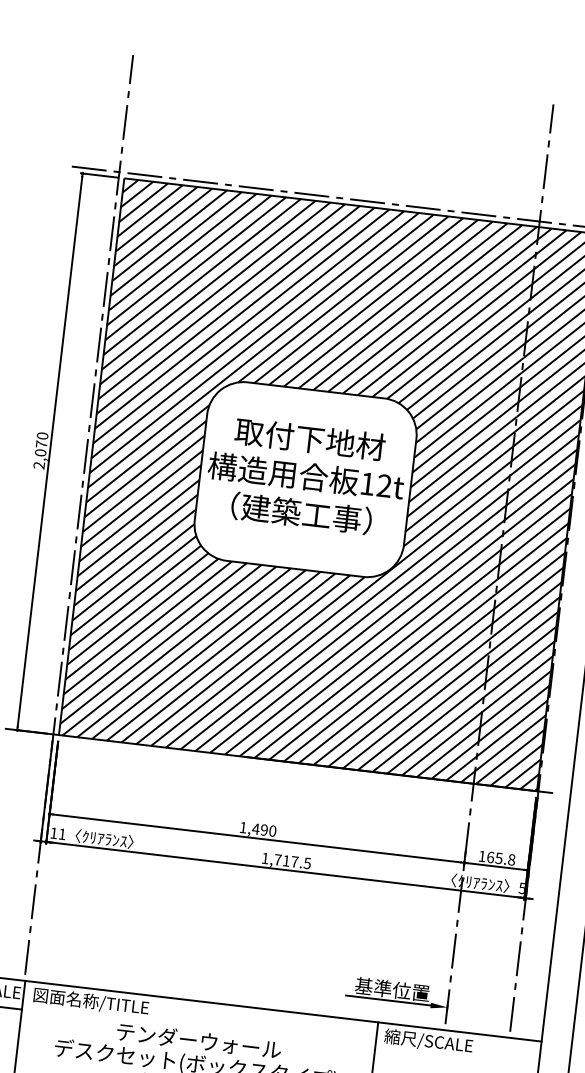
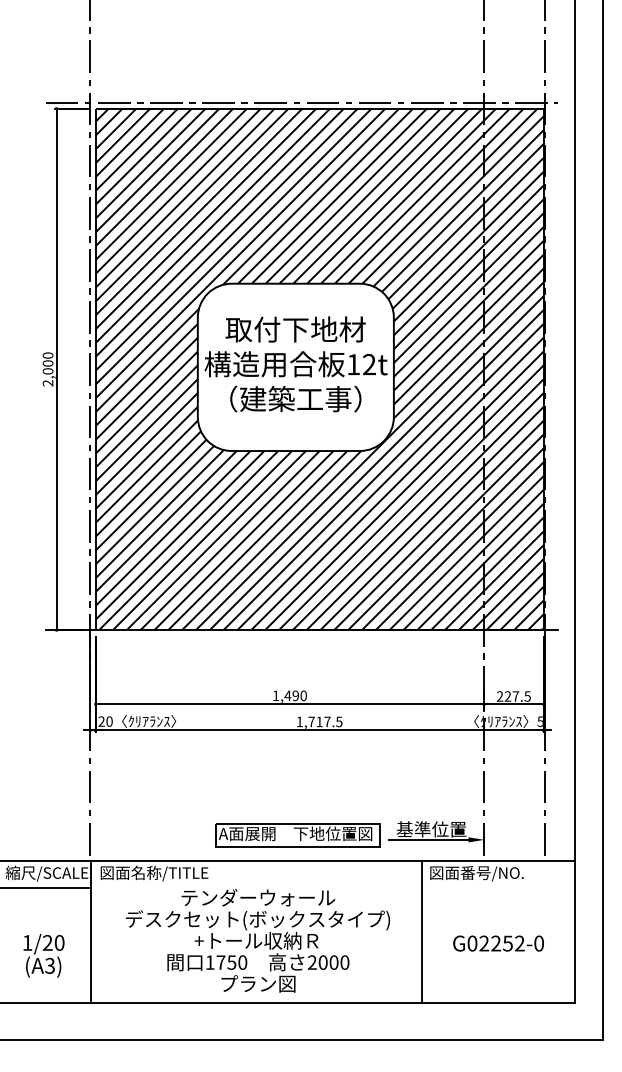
text: (41, 444) -> (47, 363), 2,070 -> 2,000
text: (58, 833) -> (105, 721), 11 -> 20
text: (496, 858) -> (513, 696), 165.8 -> 227.5
part: (248, 979) -> (297, 835), added
text: (434, 1042) -> (476, 873), 縮尺/SCALE -> 図面番号/NO.

